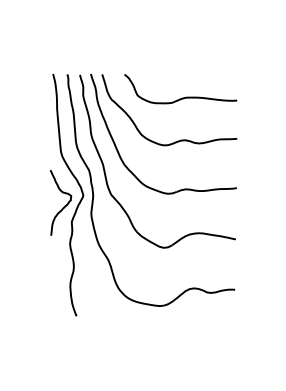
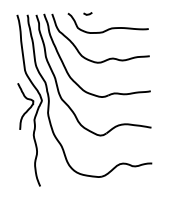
curve: (152, 76) -> (87, 14), added

